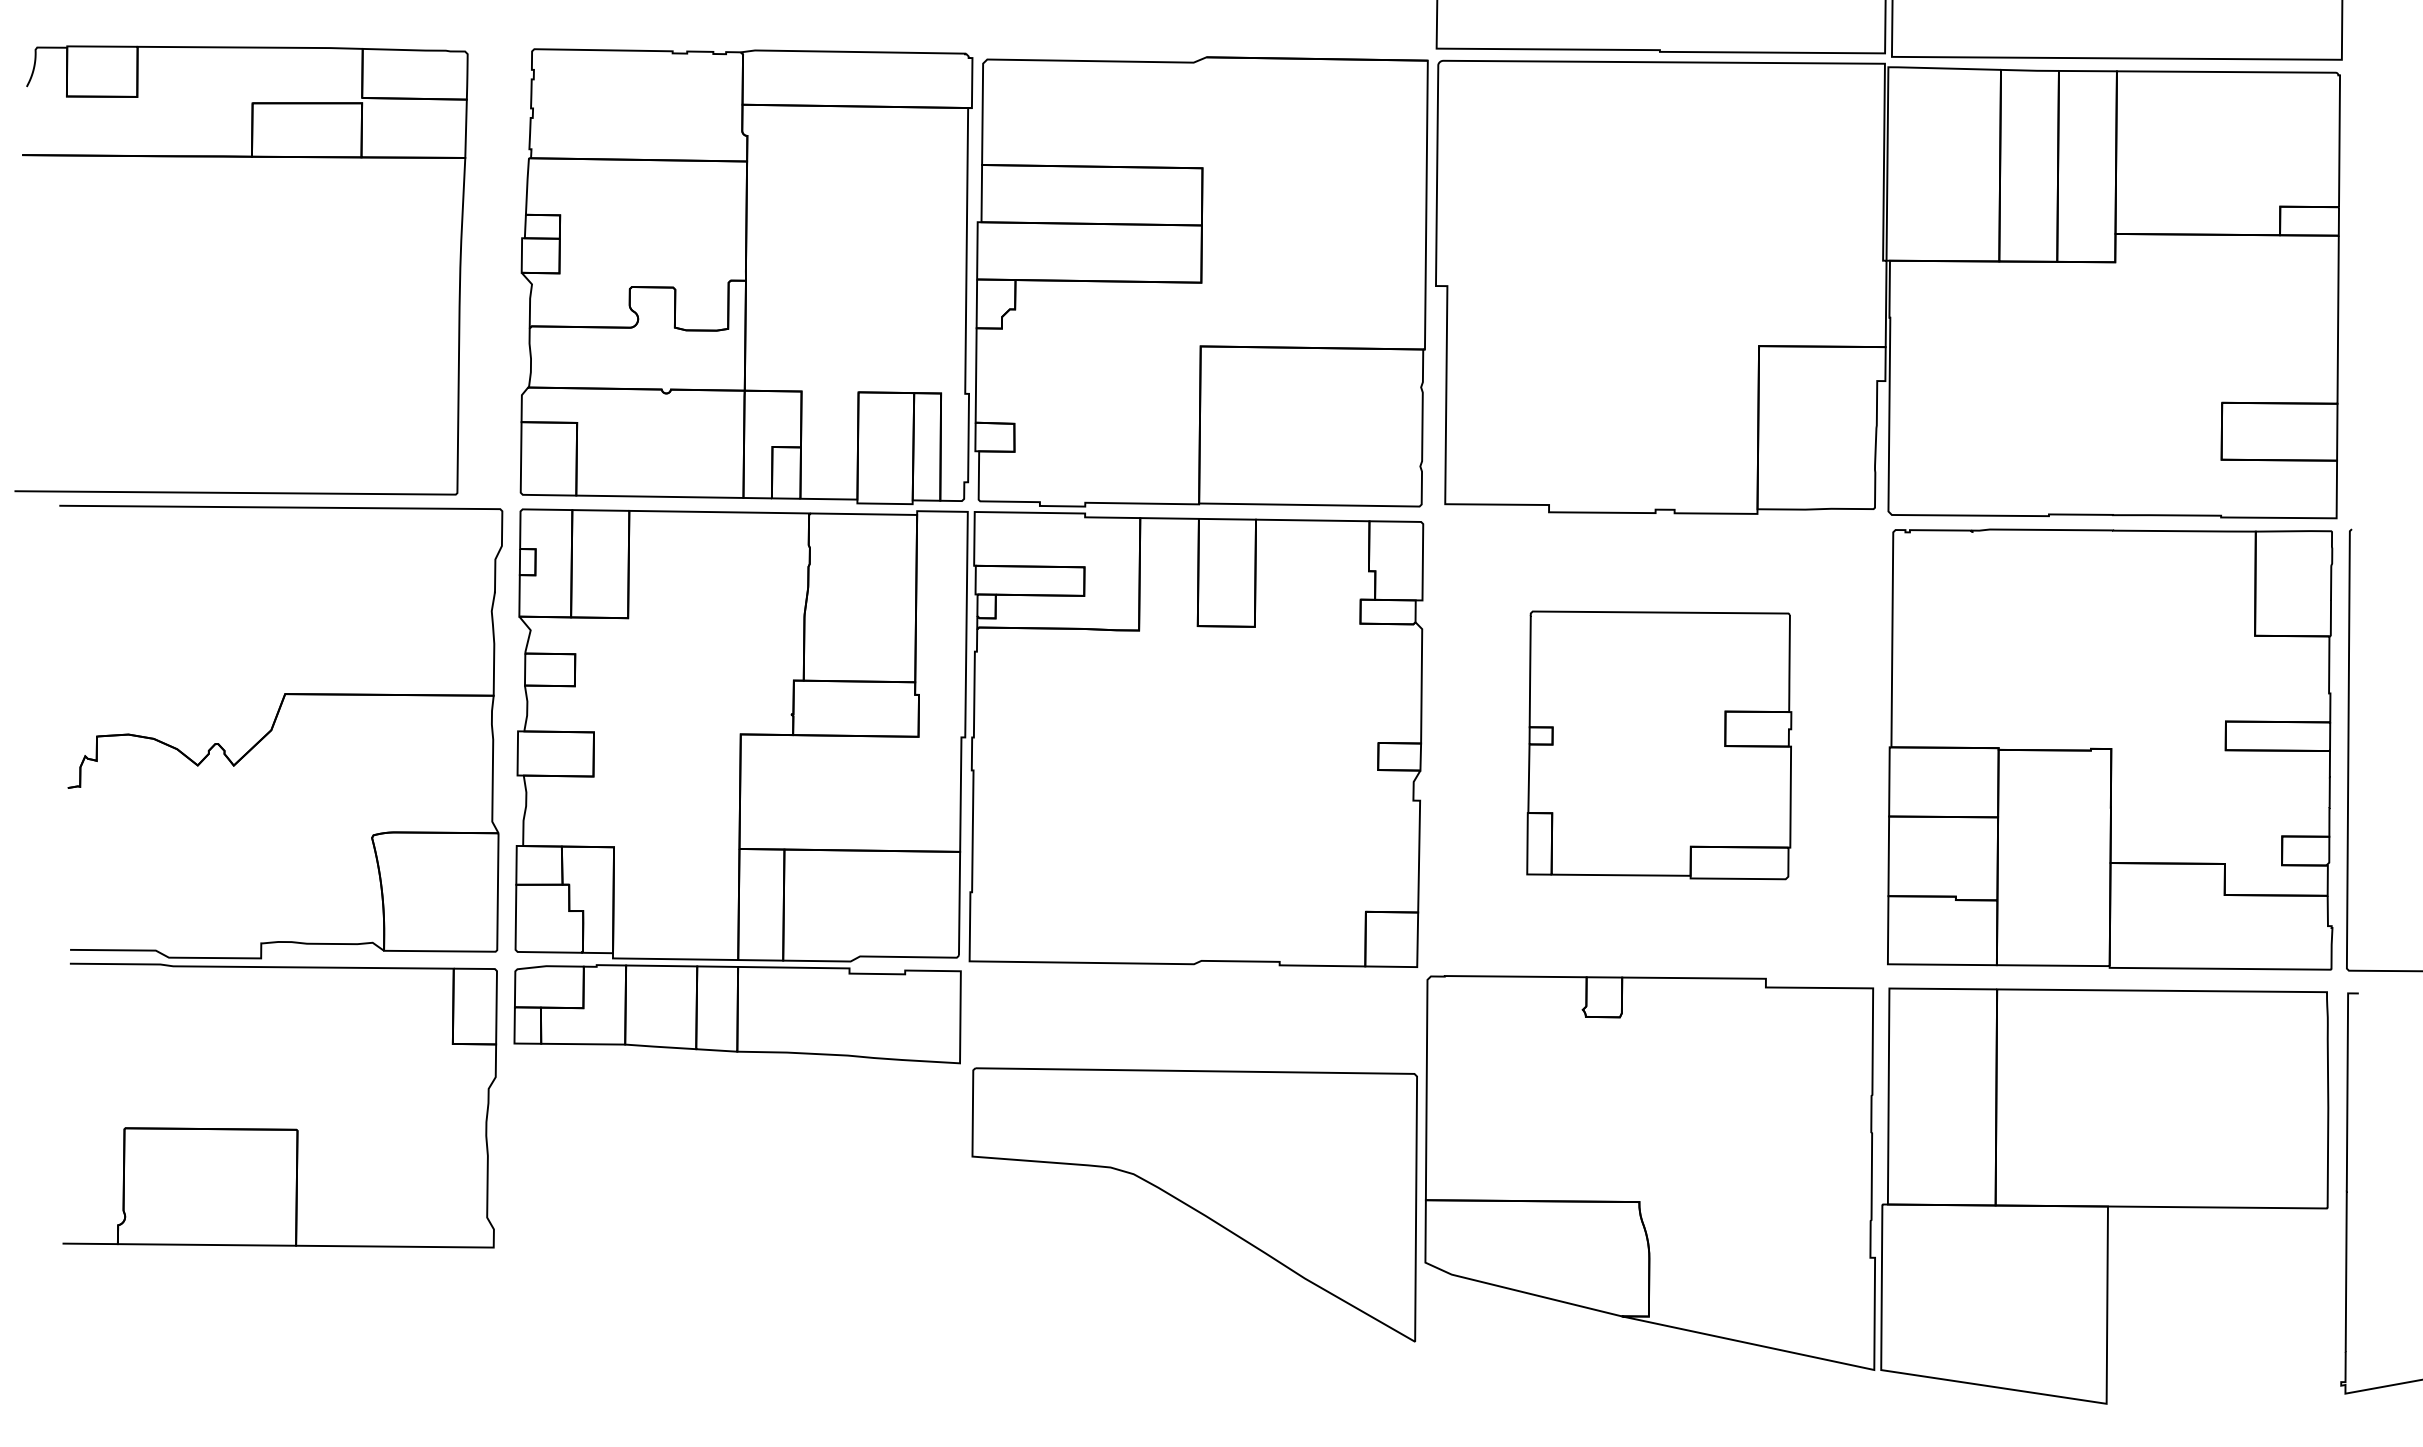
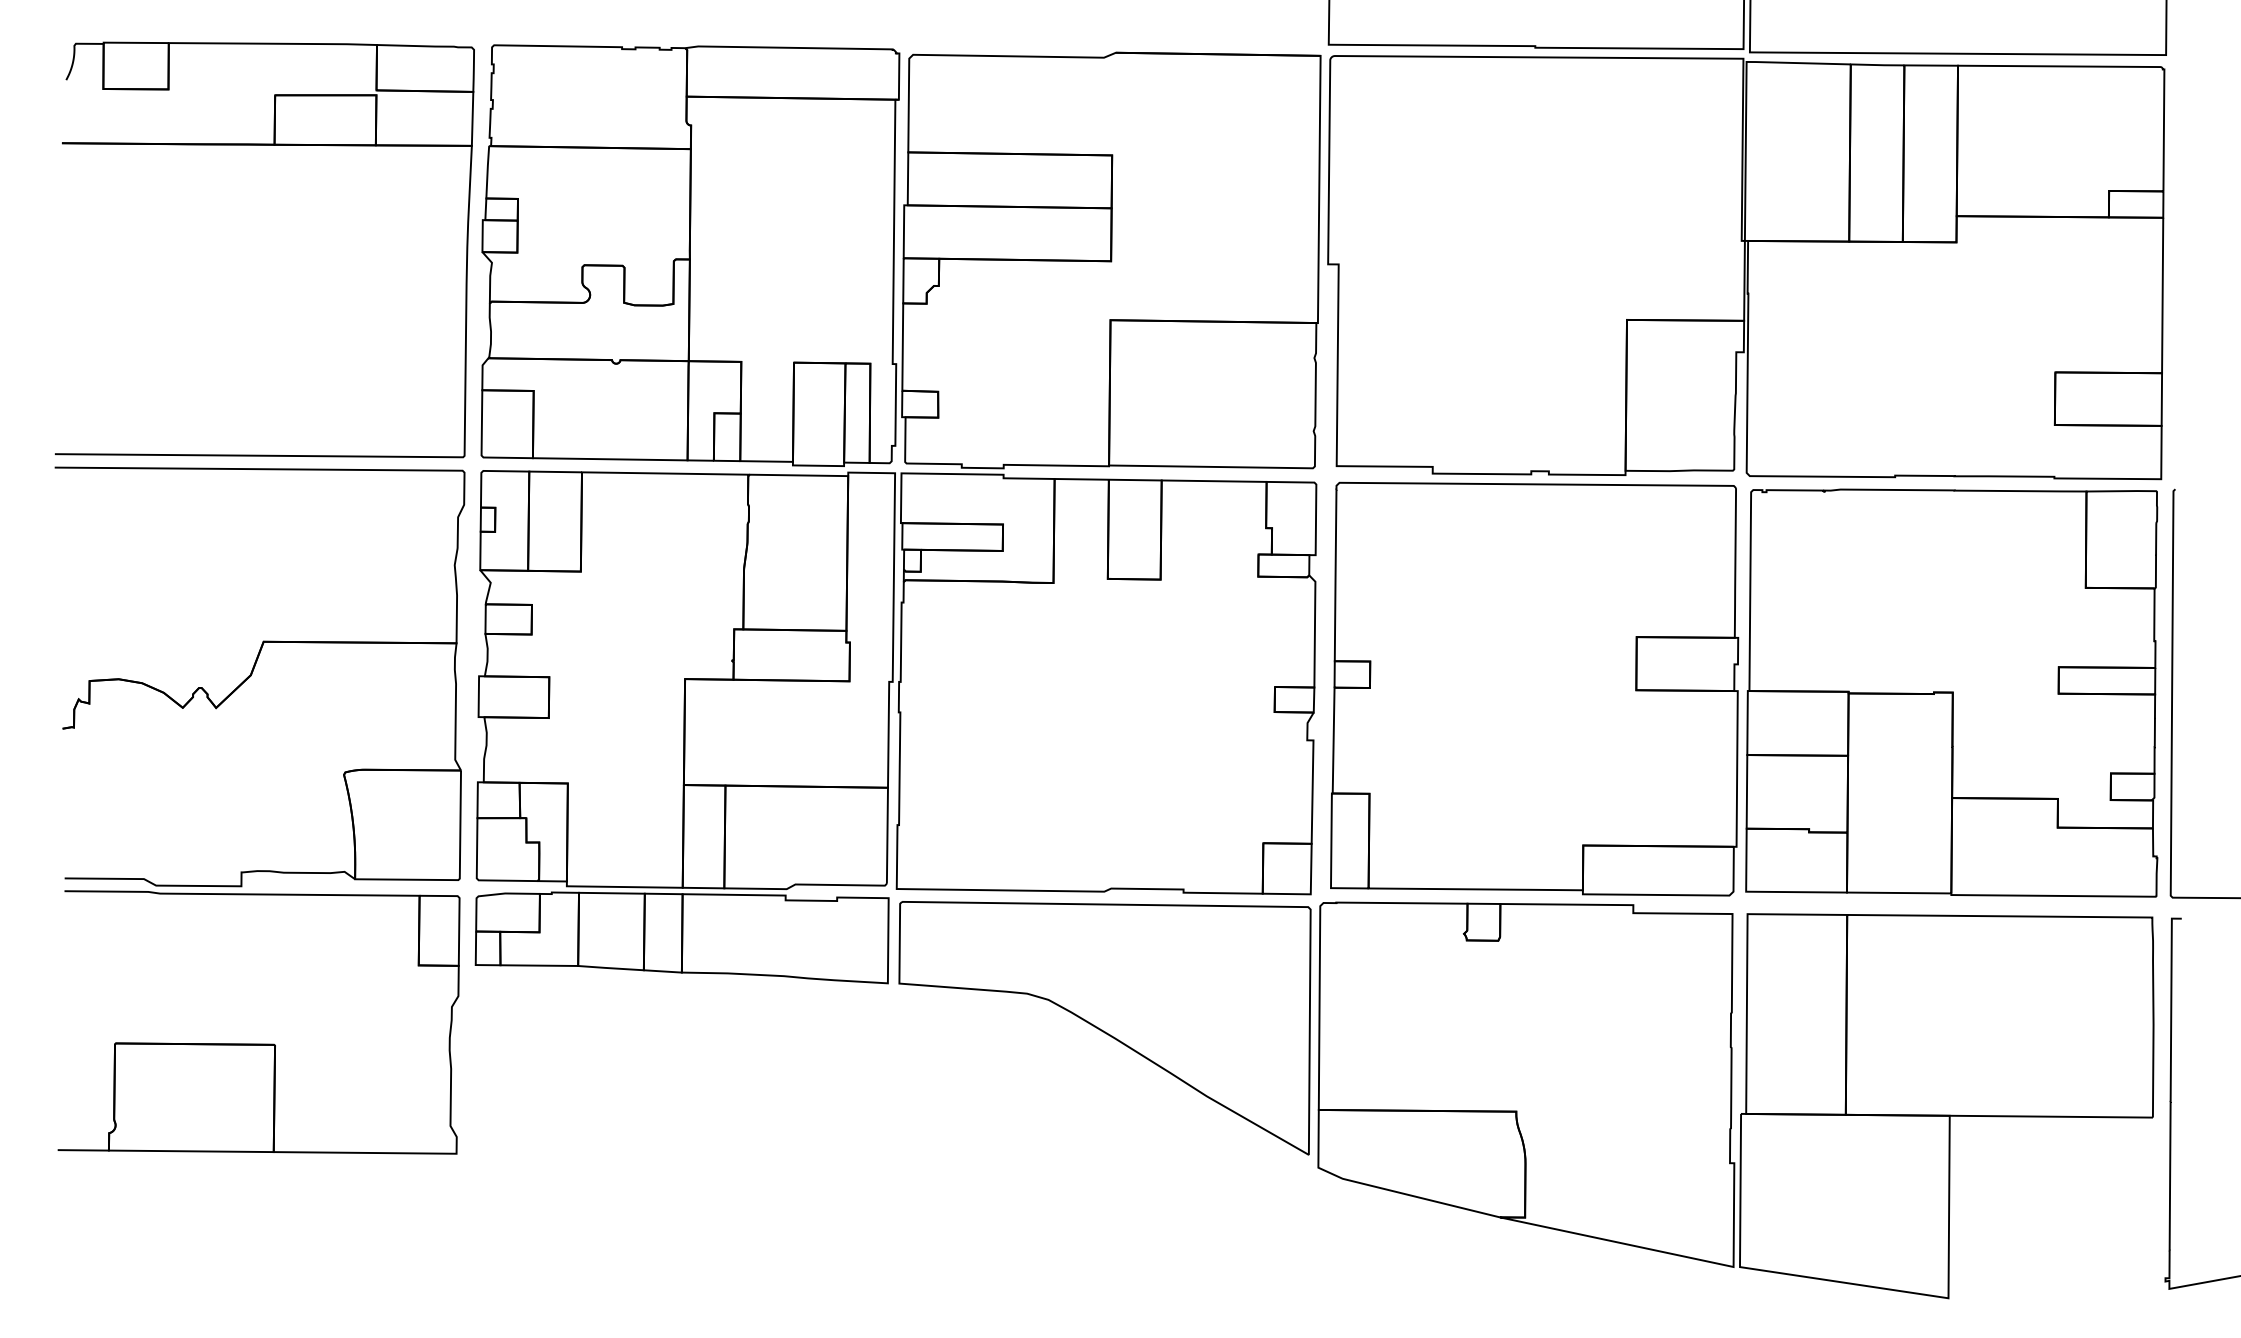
part: (241, 157) -> (264, 145), moved
part: (1659, 745) -> (1534, 689), size x1.67
part: (1194, 1204) -> (1104, 1027), moved

